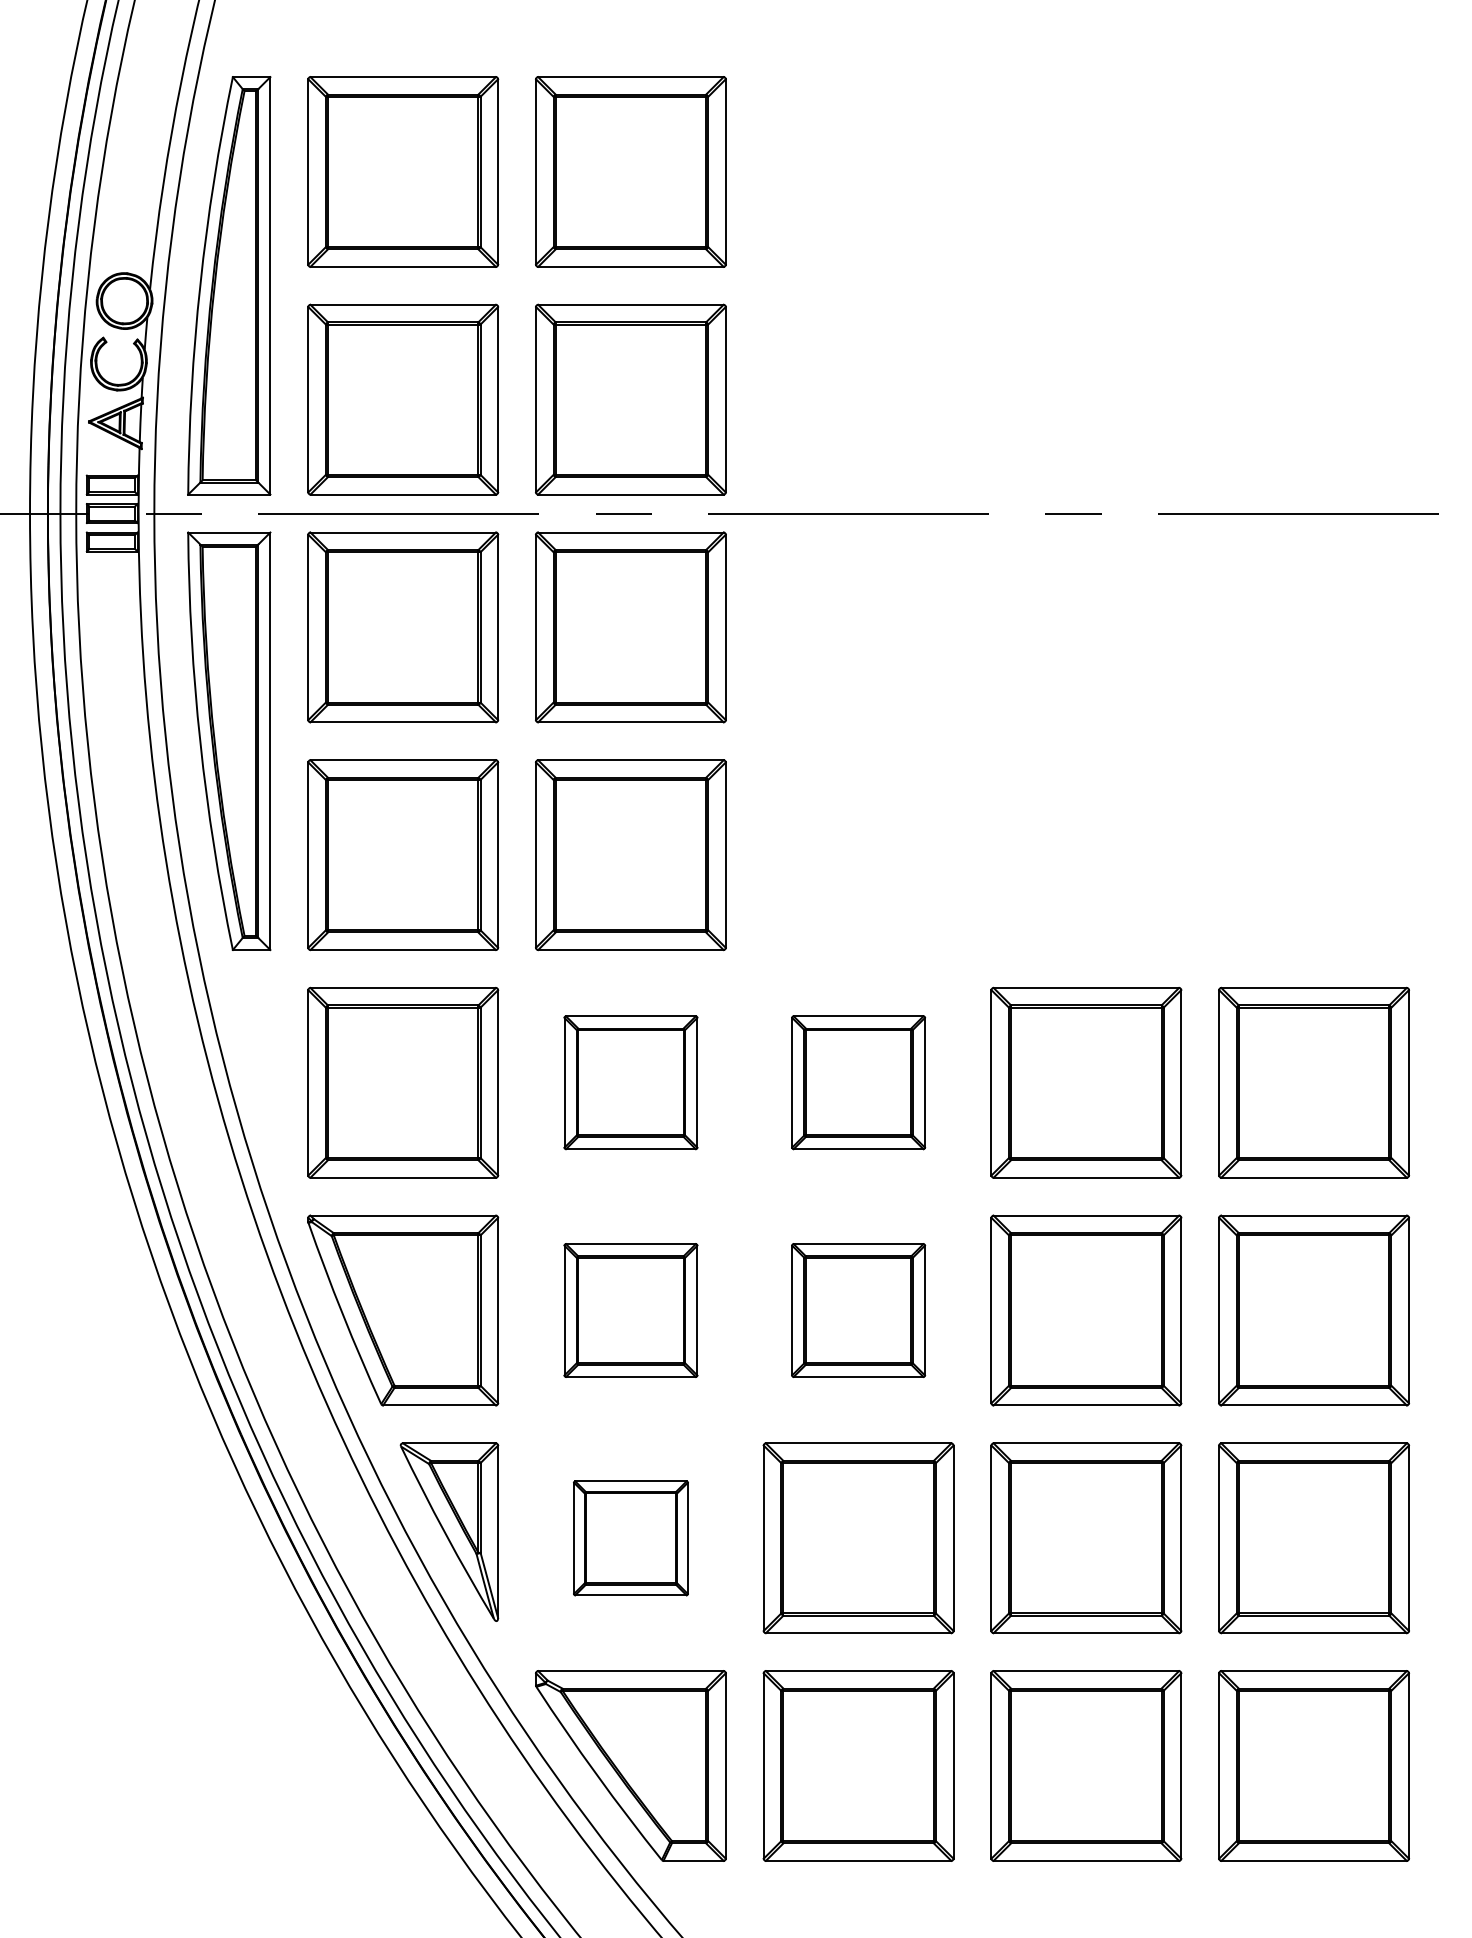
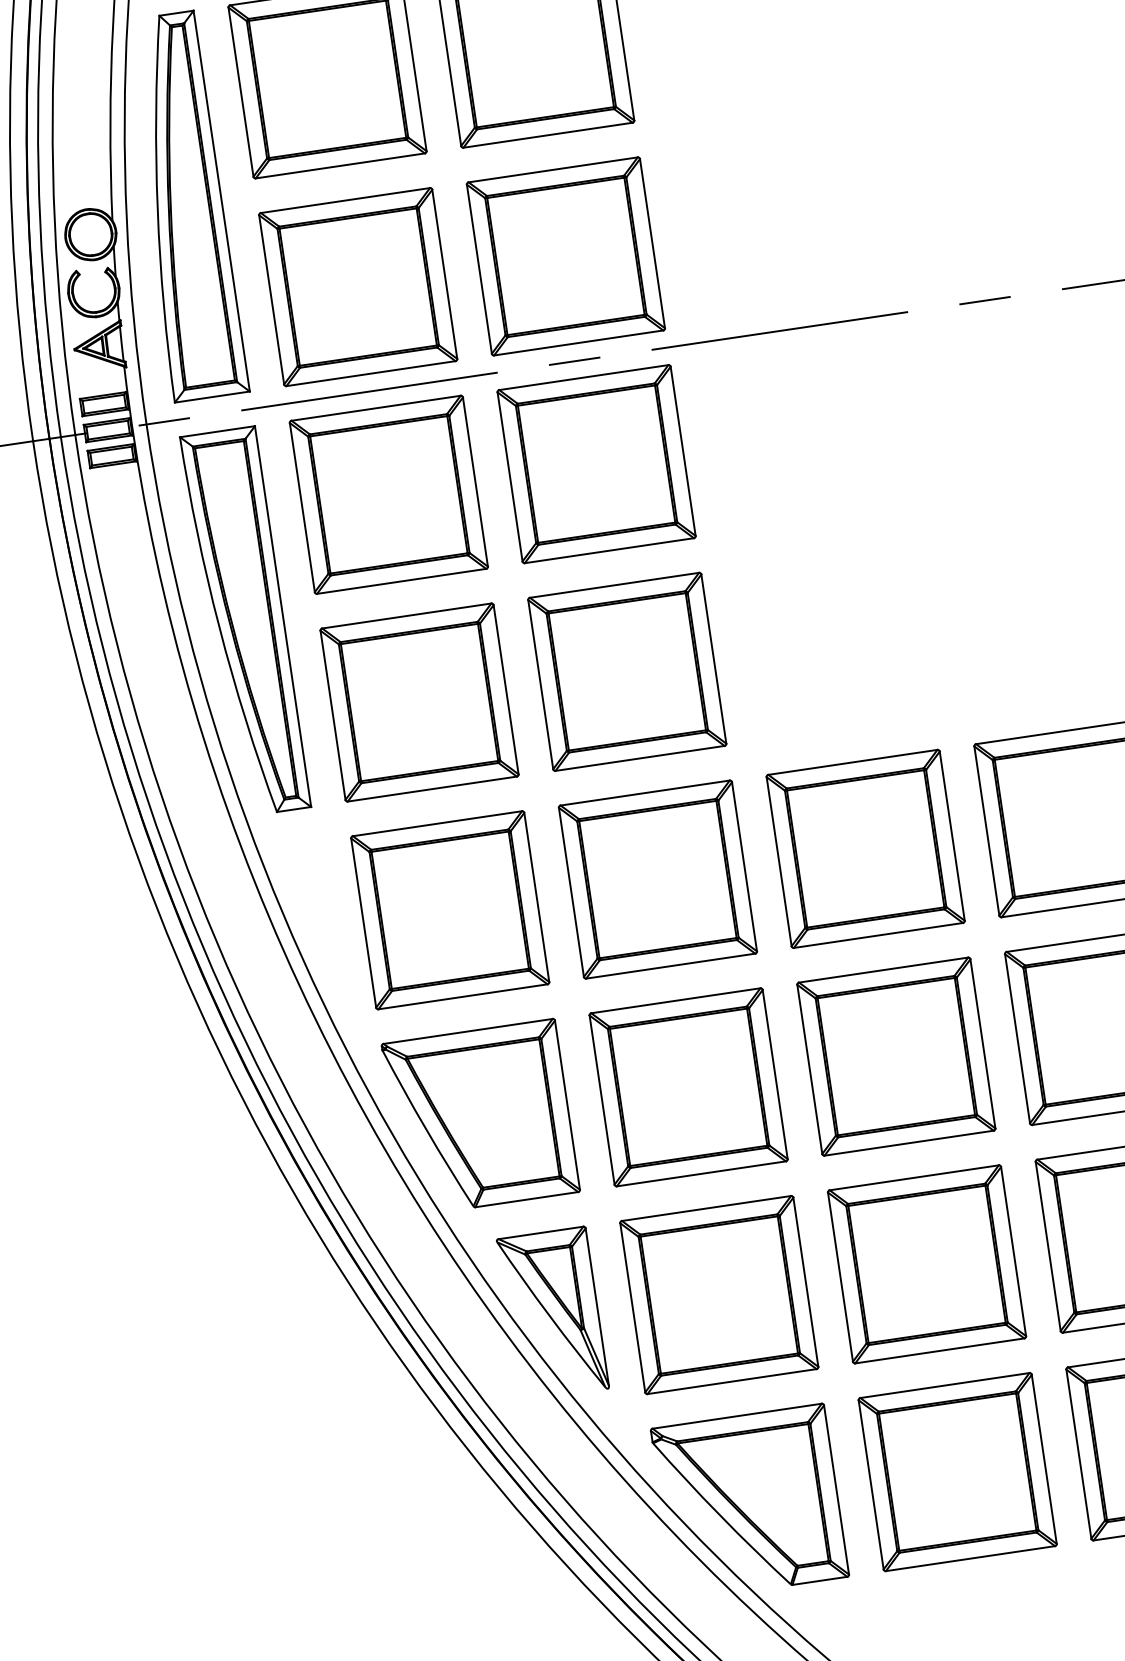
part: (630, 1082) -> (657, 879), size x1.43
part: (858, 1082) -> (865, 848), size x1.43
part: (630, 1310) -> (688, 1087), size x1.43
part: (858, 1310) -> (896, 1056), size x1.43
part: (630, 1538) -> (718, 1295), size x1.67

